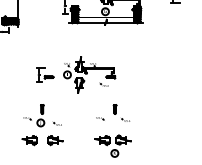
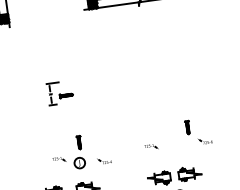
part: (89, 74) -> (125, 83), removed
part: (121, 112) -> (197, 130), moved
part: (42, 115) -> (80, 151), moved

